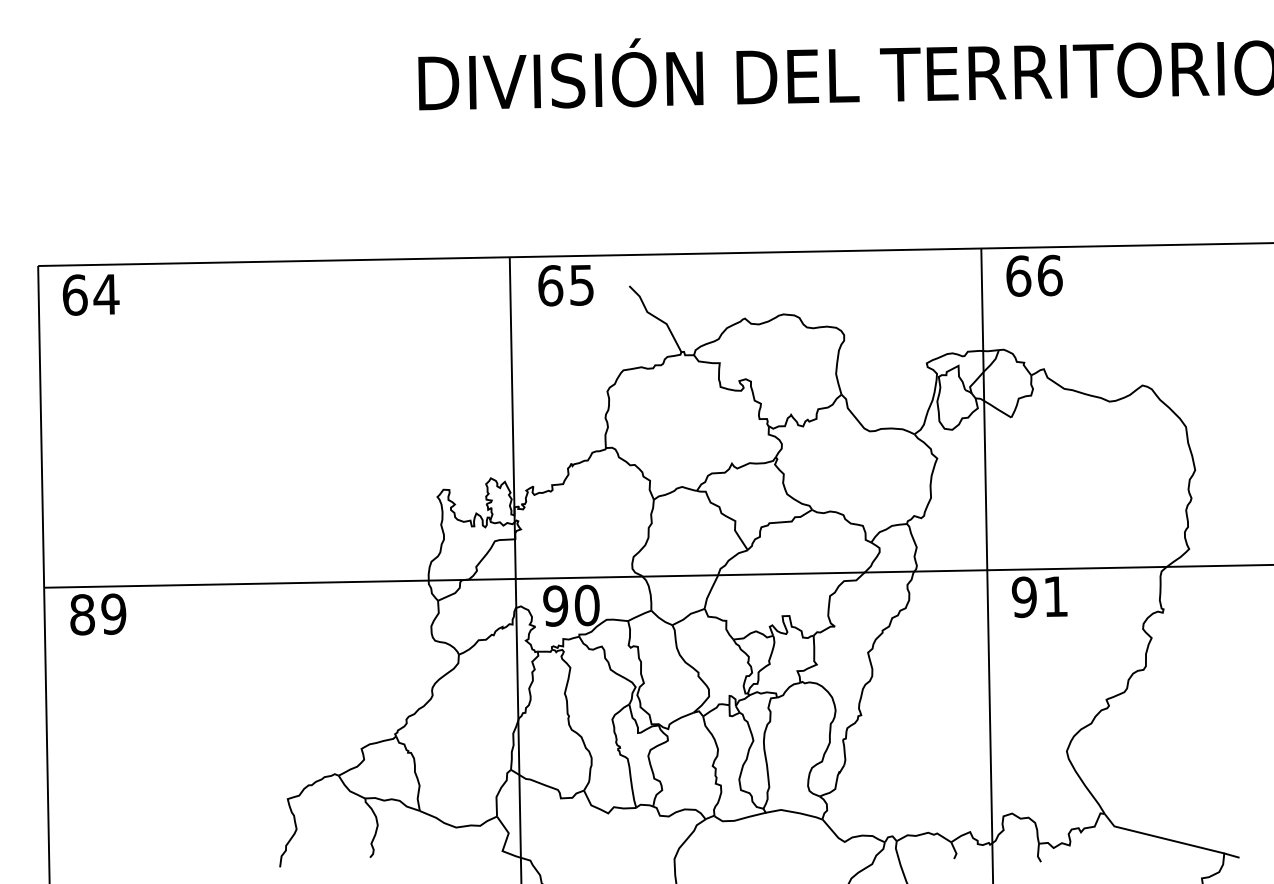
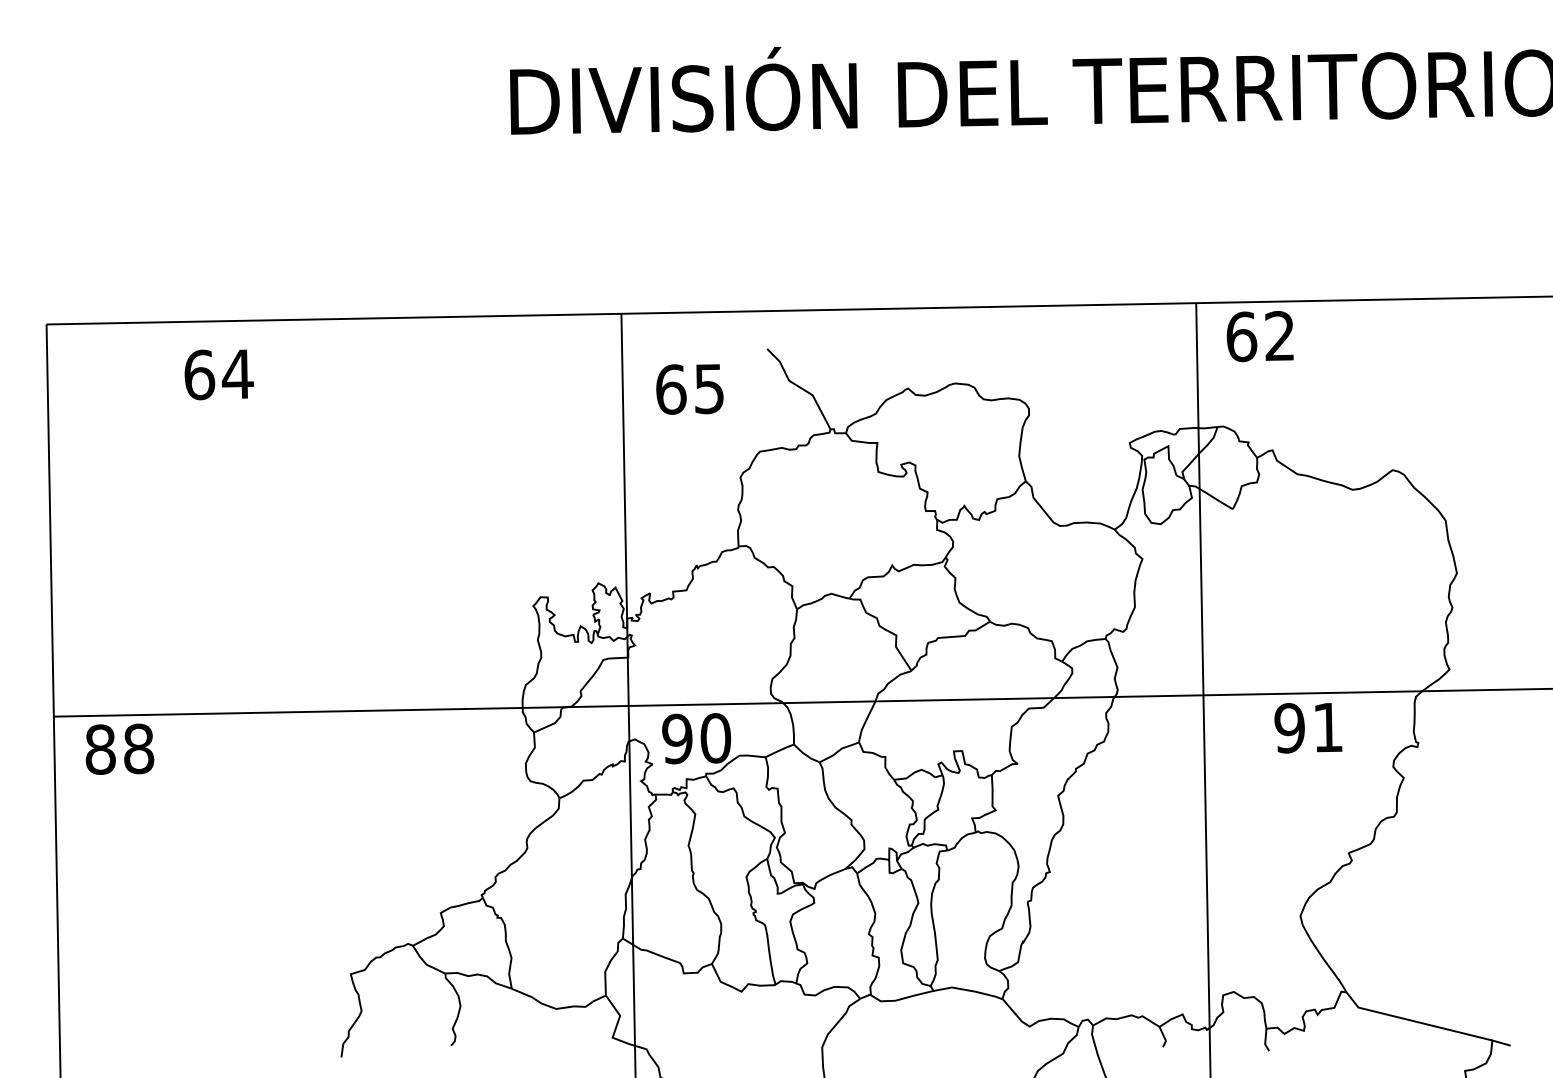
text: (1050, 275) -> (1280, 335), 66 -> 62
text: (565, 285) -> (689, 389), moved
text: (90, 294) -> (218, 374), moved
text: (1039, 597) -> (1308, 728), moved
text: (113, 613) -> (138, 748), 89 -> 88

